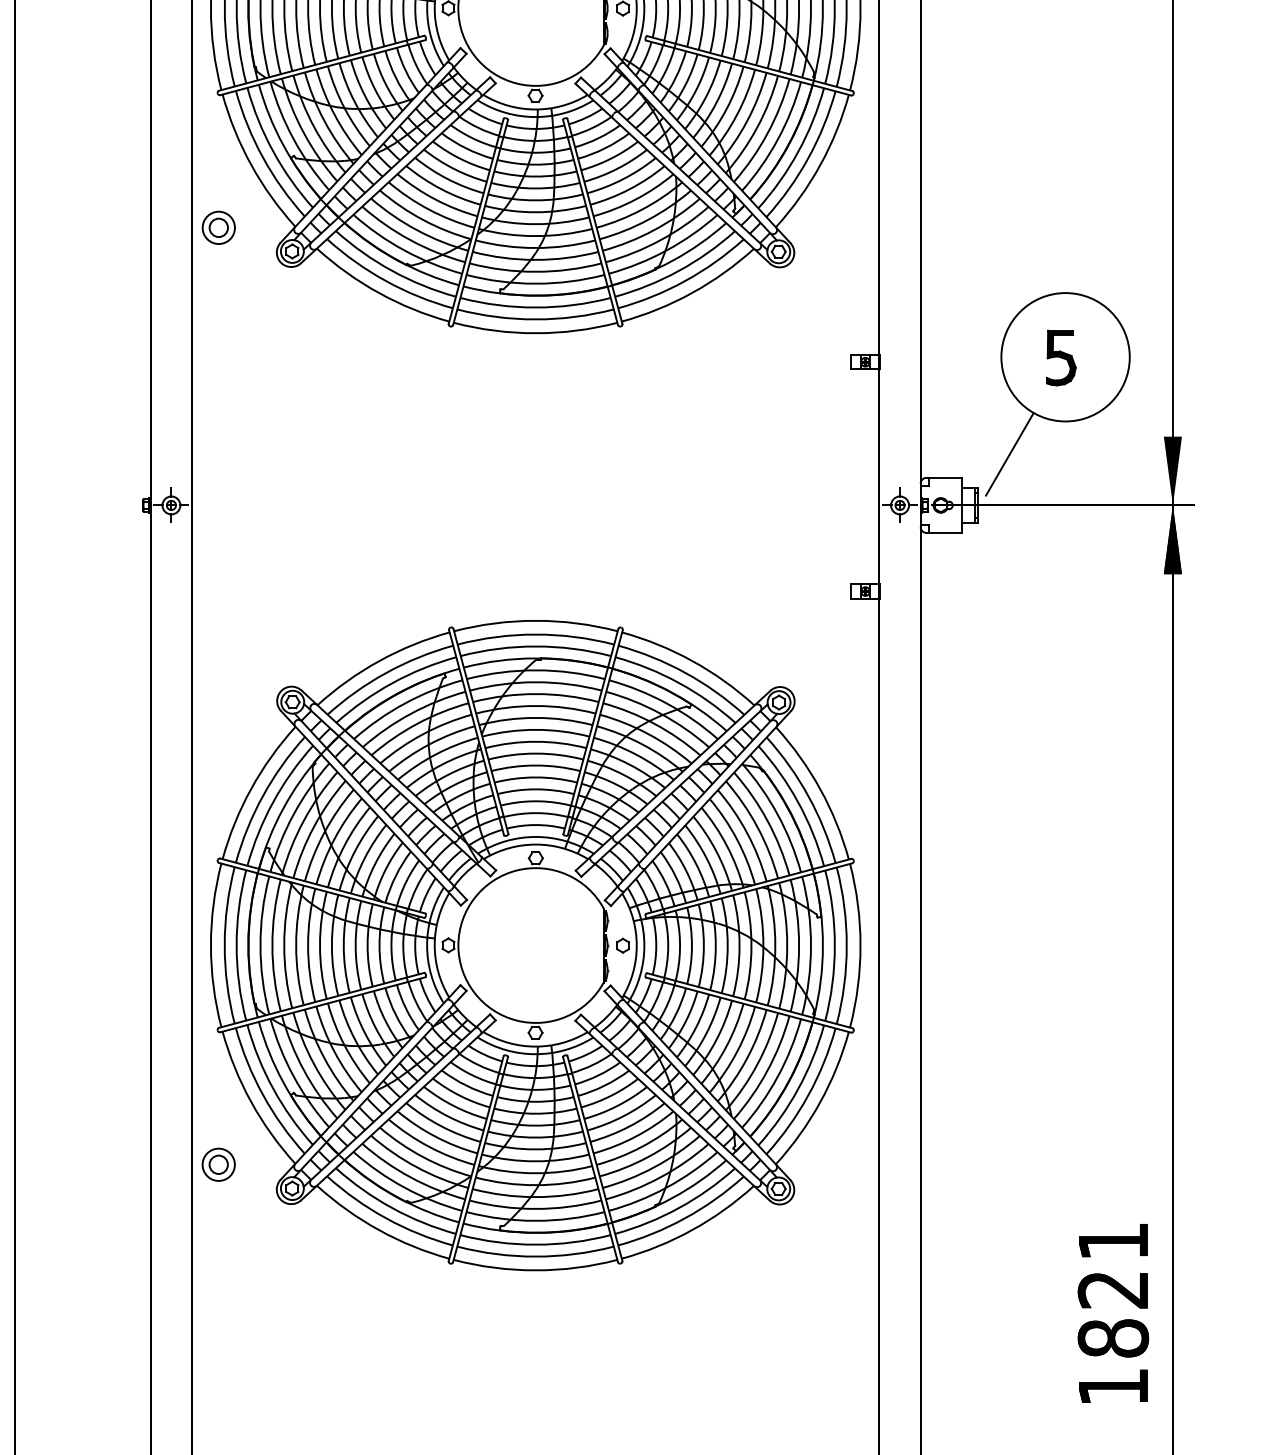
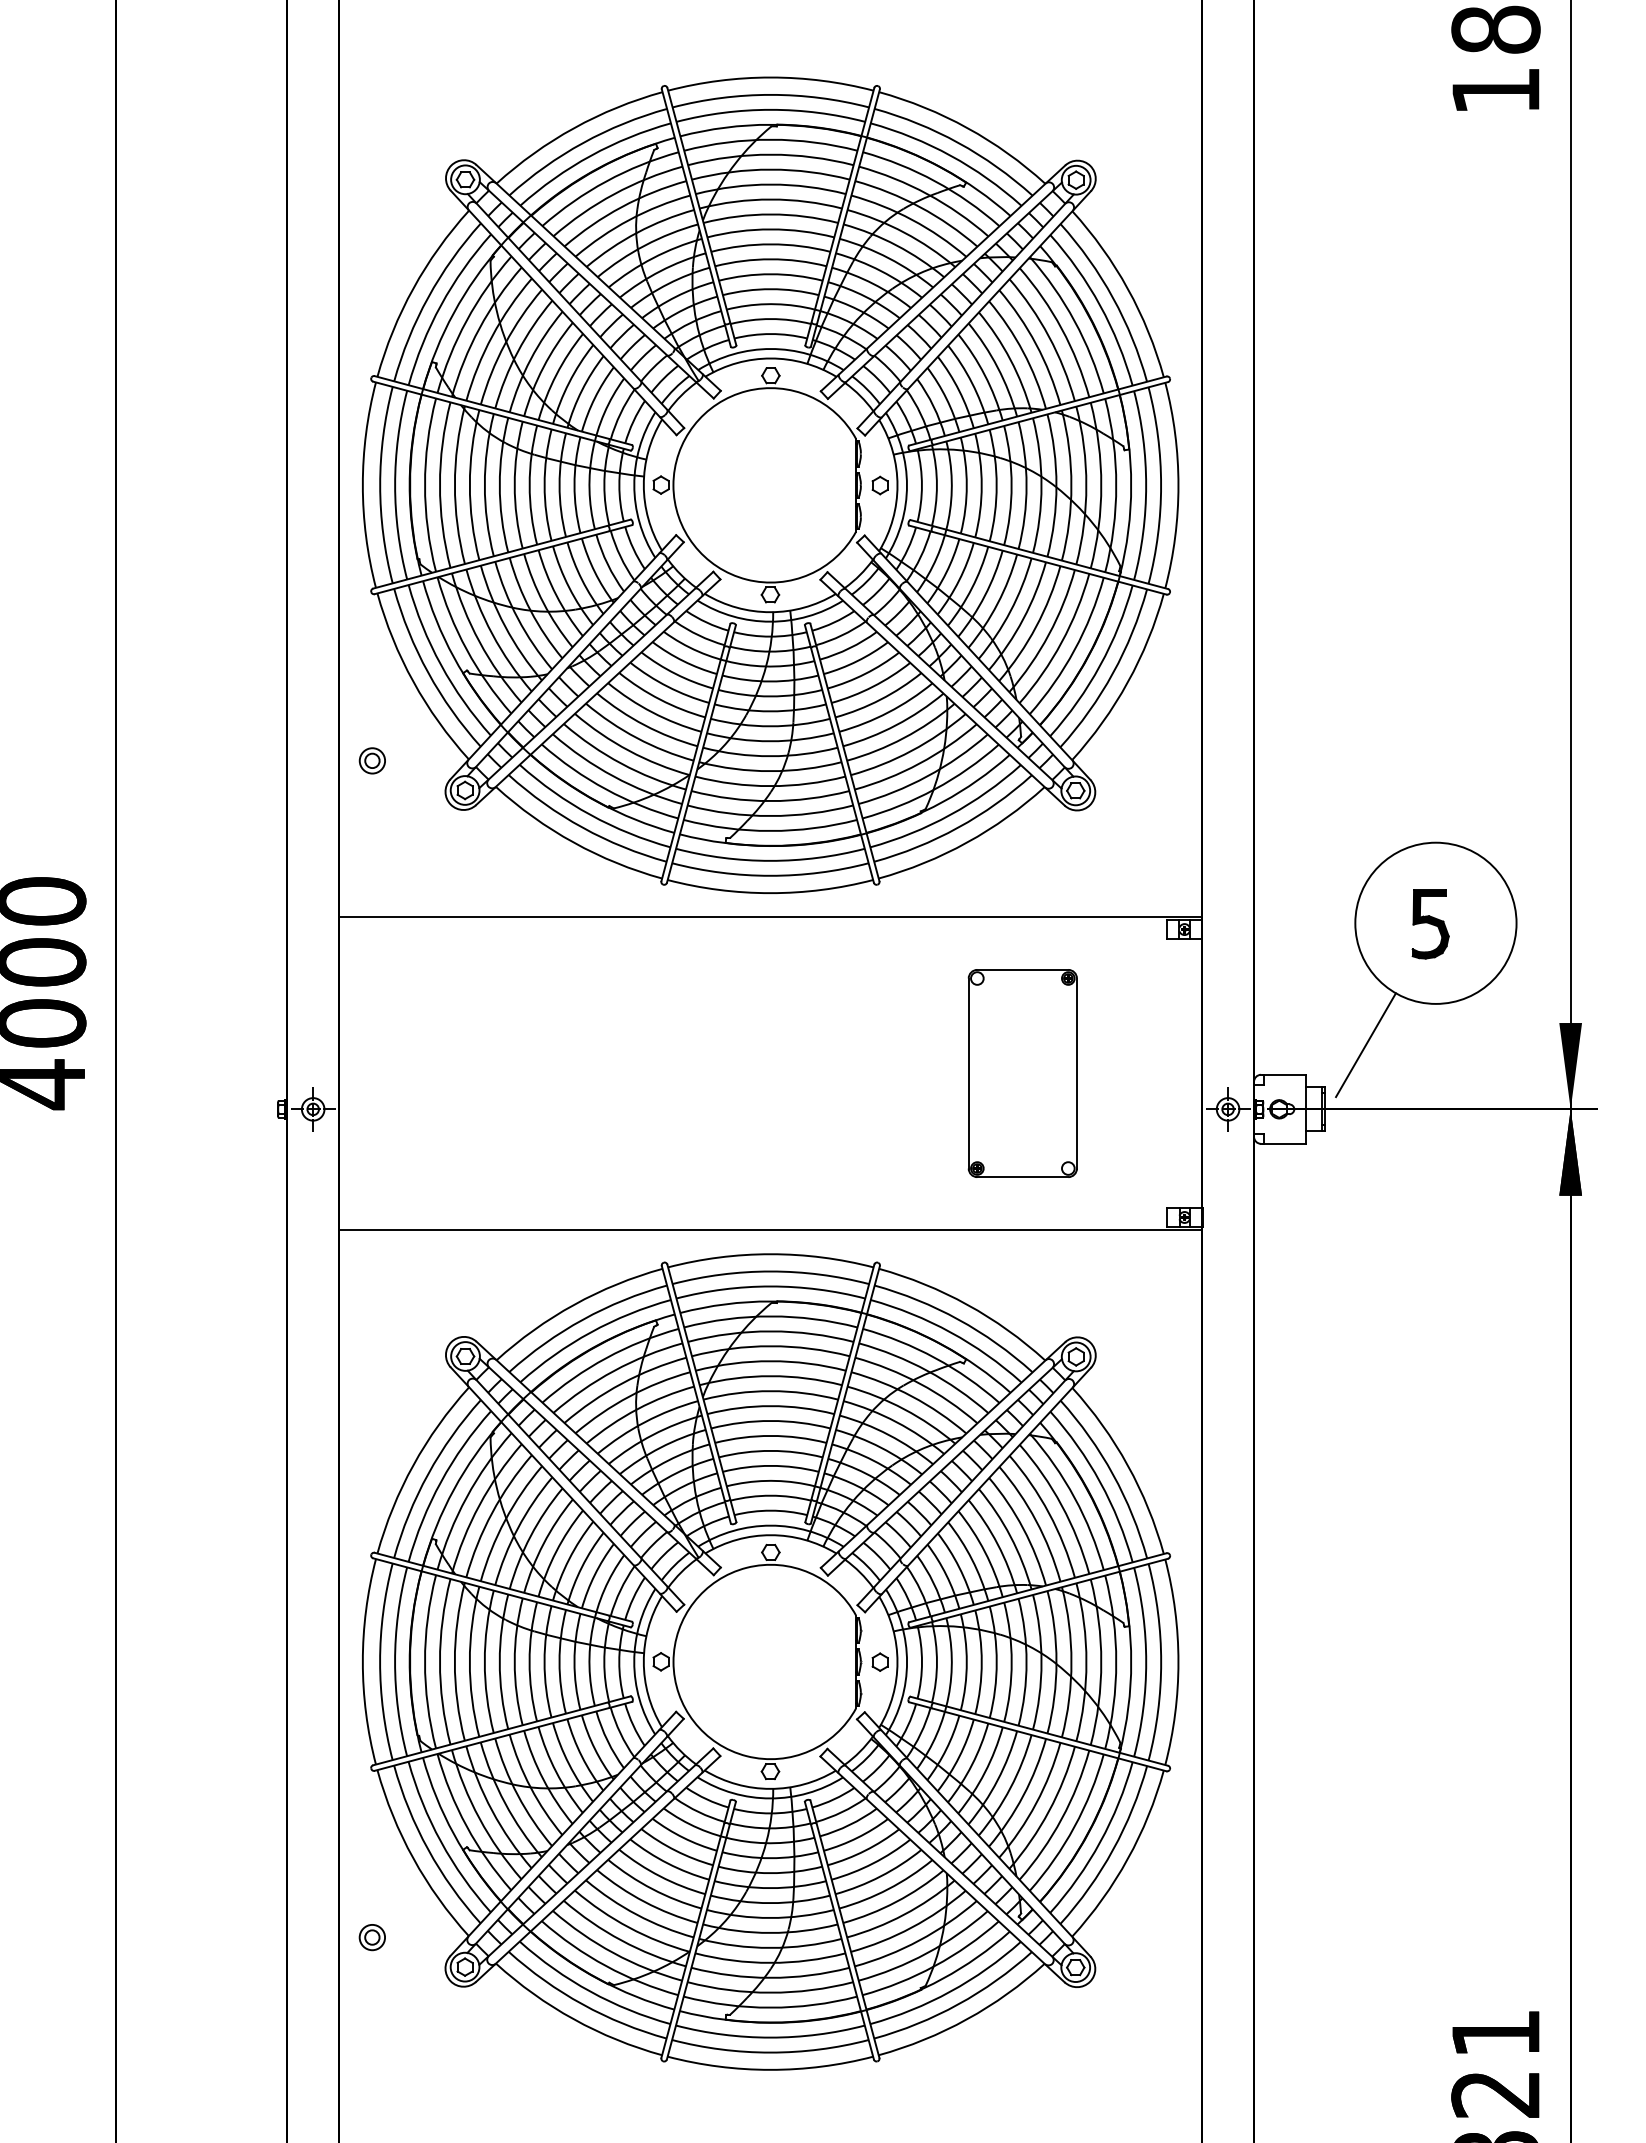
part: (217, 227) -> (371, 760), size x0.62
line: (535, 352) -> (770, 917), added
part: (736, 476) -> (1022, 1073), added
line: (535, 601) -> (770, 1229), added
part: (217, 1164) -> (371, 1937), size x0.62

